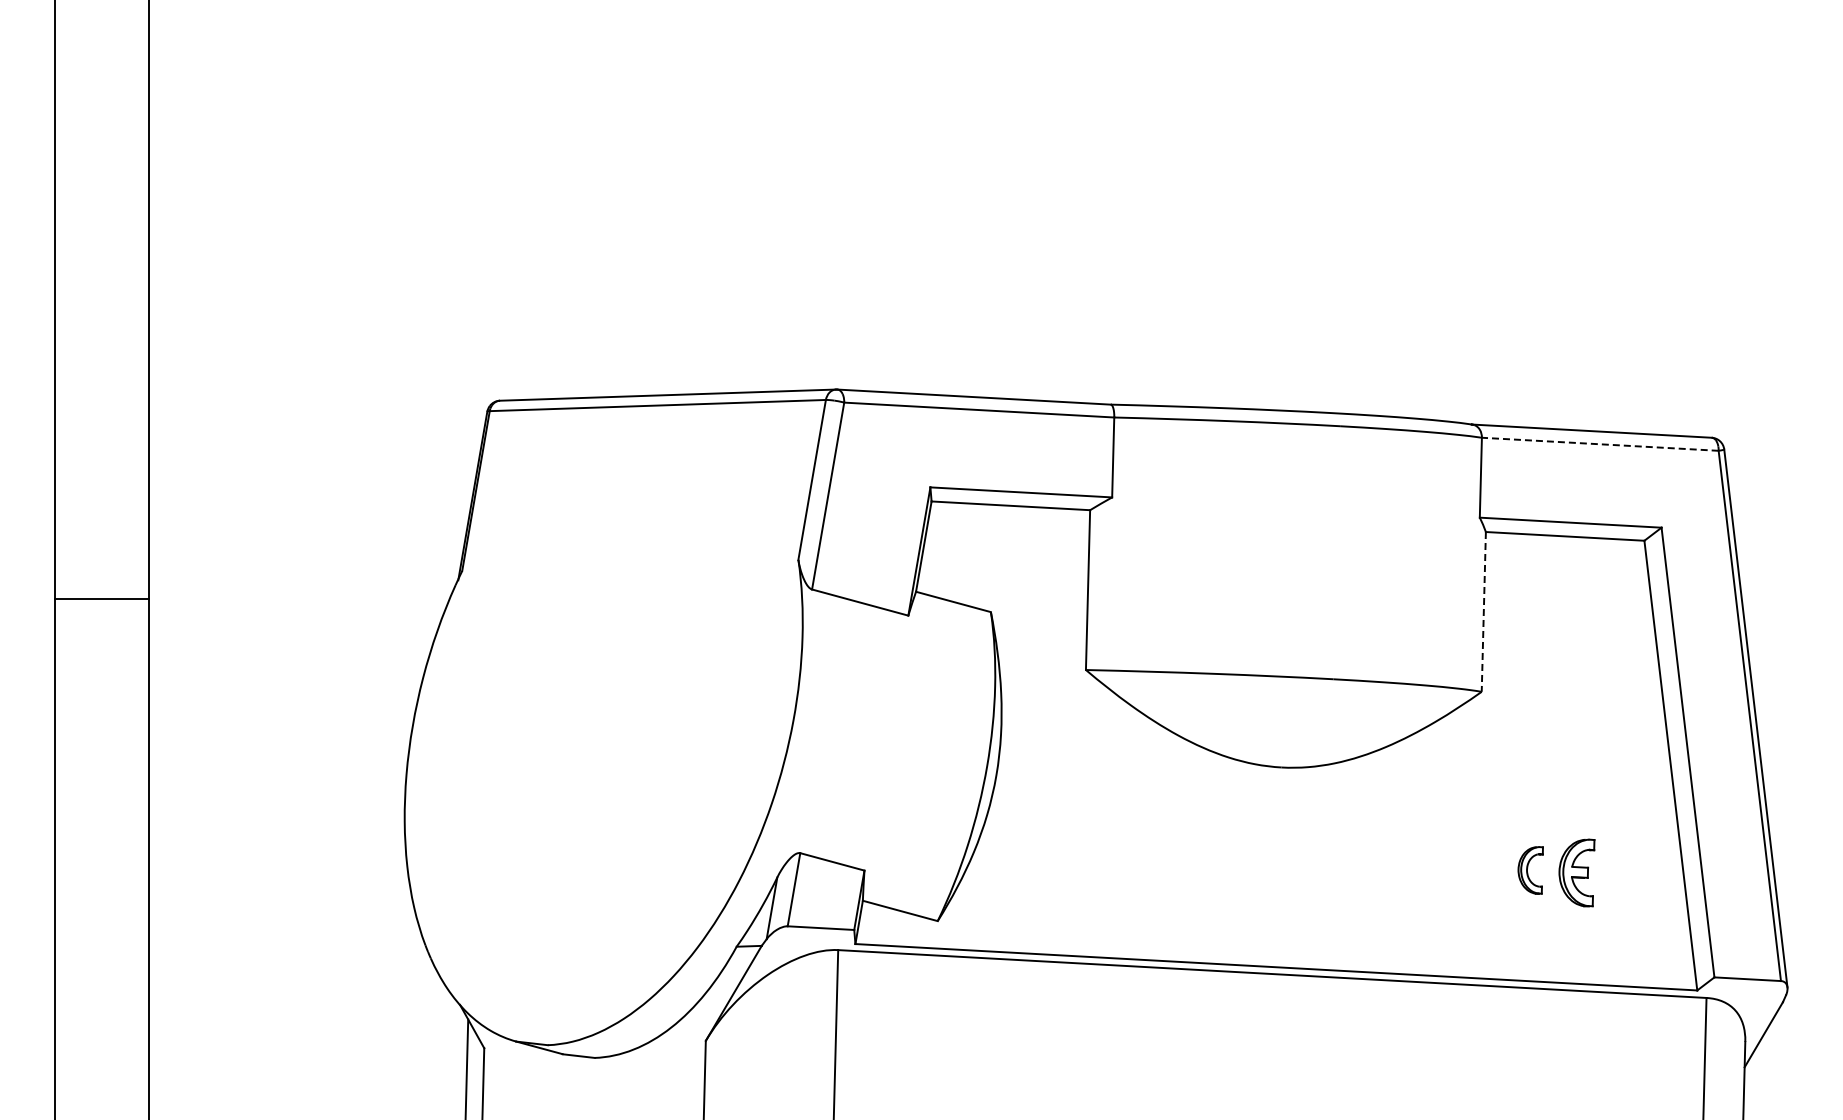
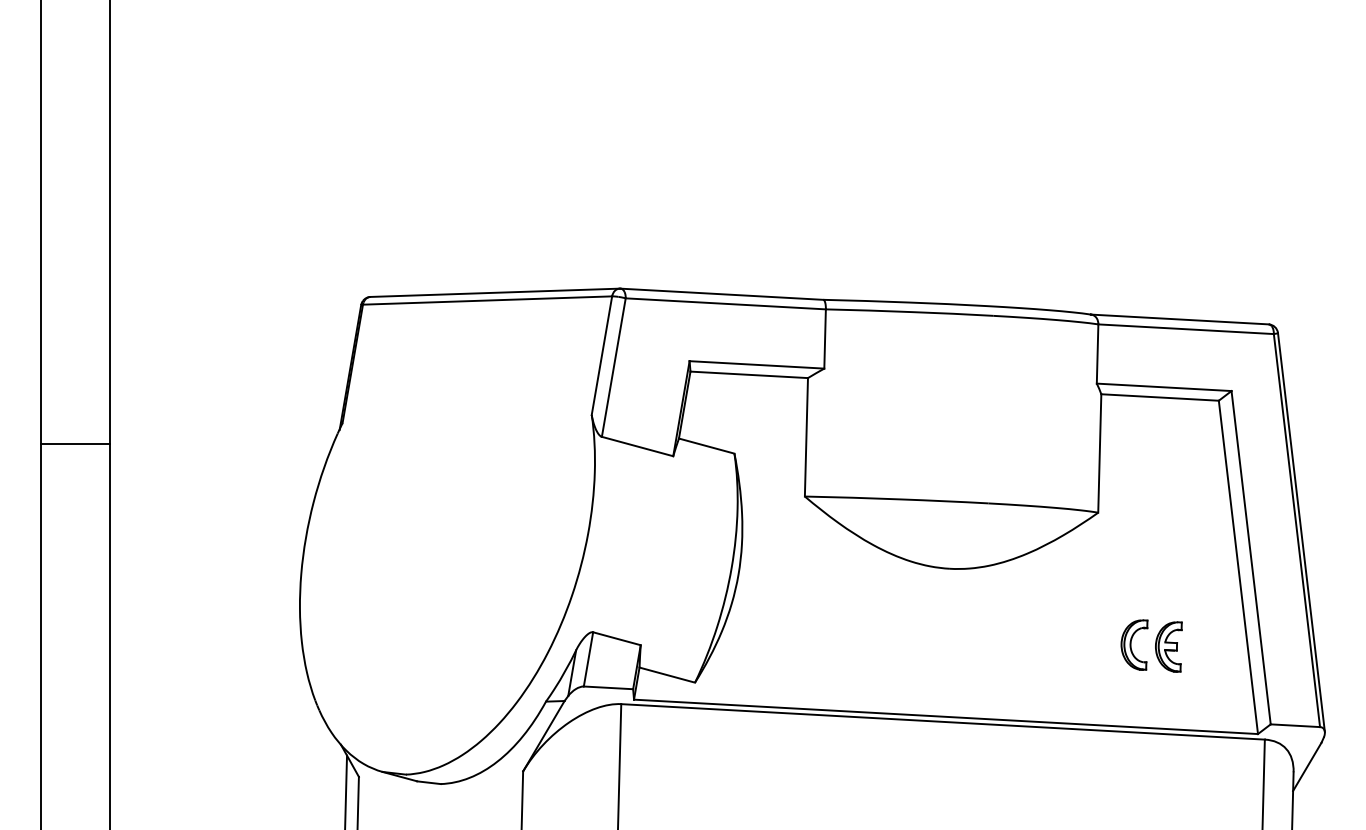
line: (1600, 444) -> (1186, 329), dashed -> solid
line: (1483, 611) -> (1099, 453), dashed -> solid
part: (1530, 870) -> (1134, 645), size x1.43

